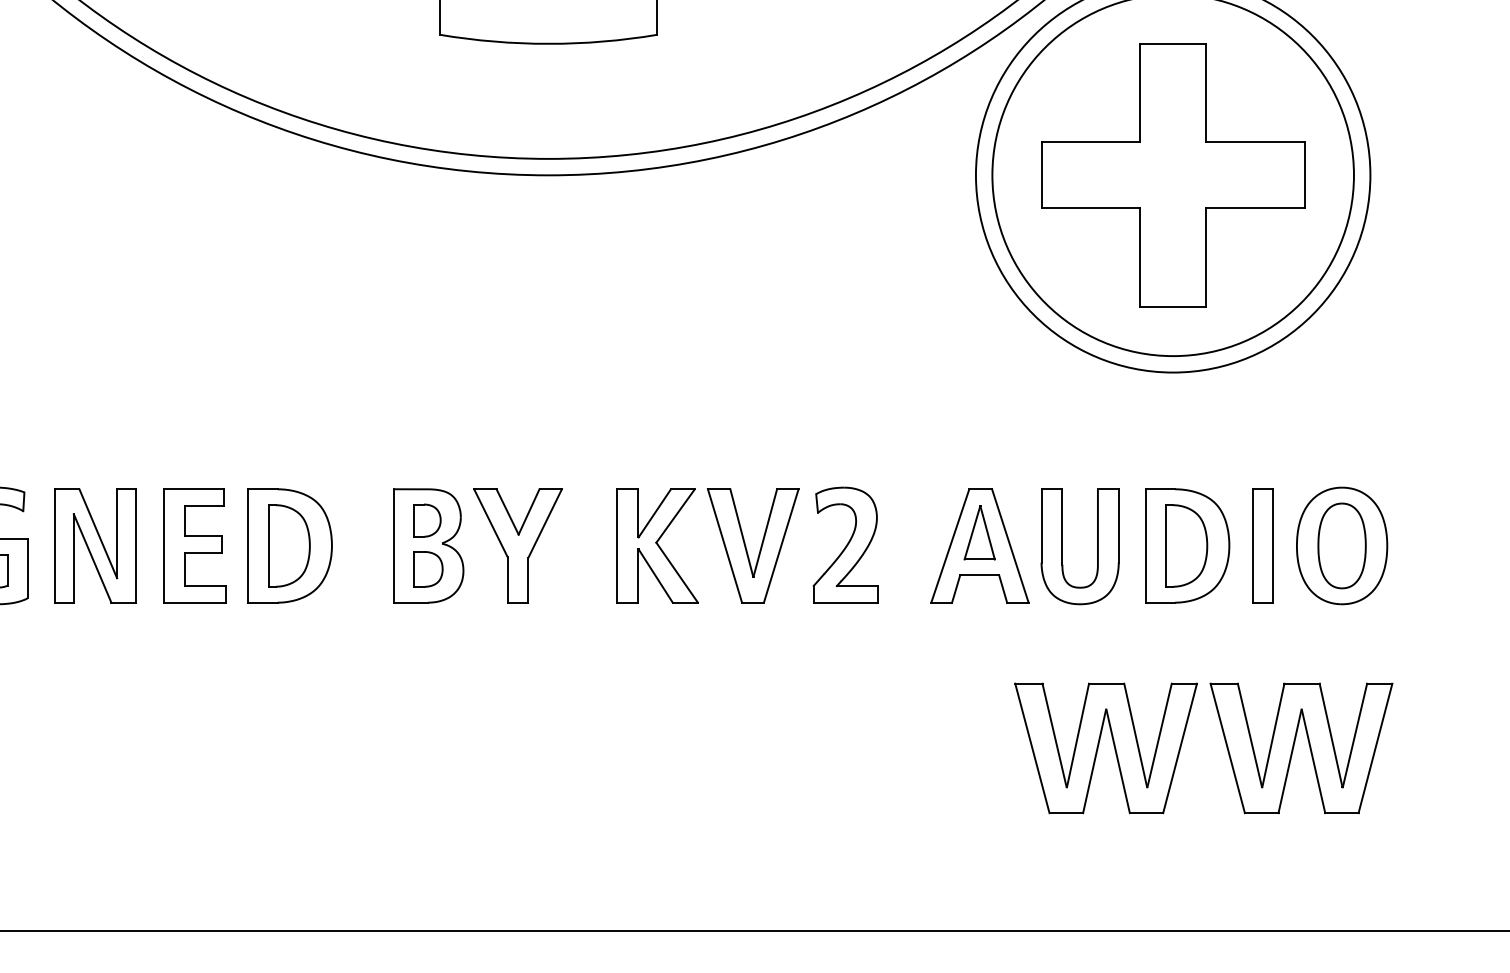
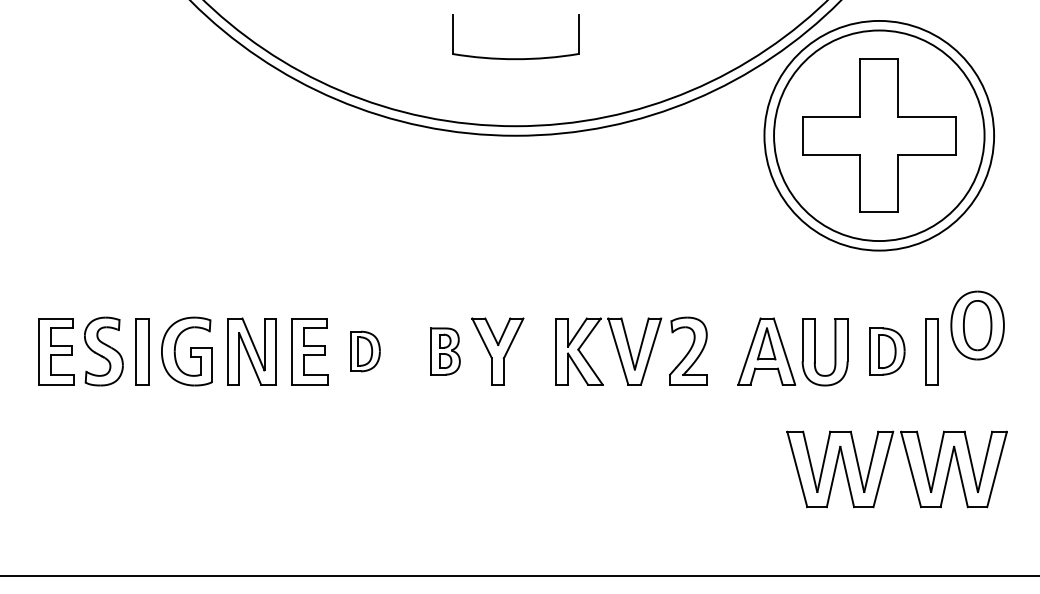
part: (290, 545) -> (365, 351), size x0.6
part: (428, 545) -> (445, 351), size x0.7
part: (1187, 545) -> (887, 351), size x0.7
part: (1341, 545) -> (977, 325), moved

